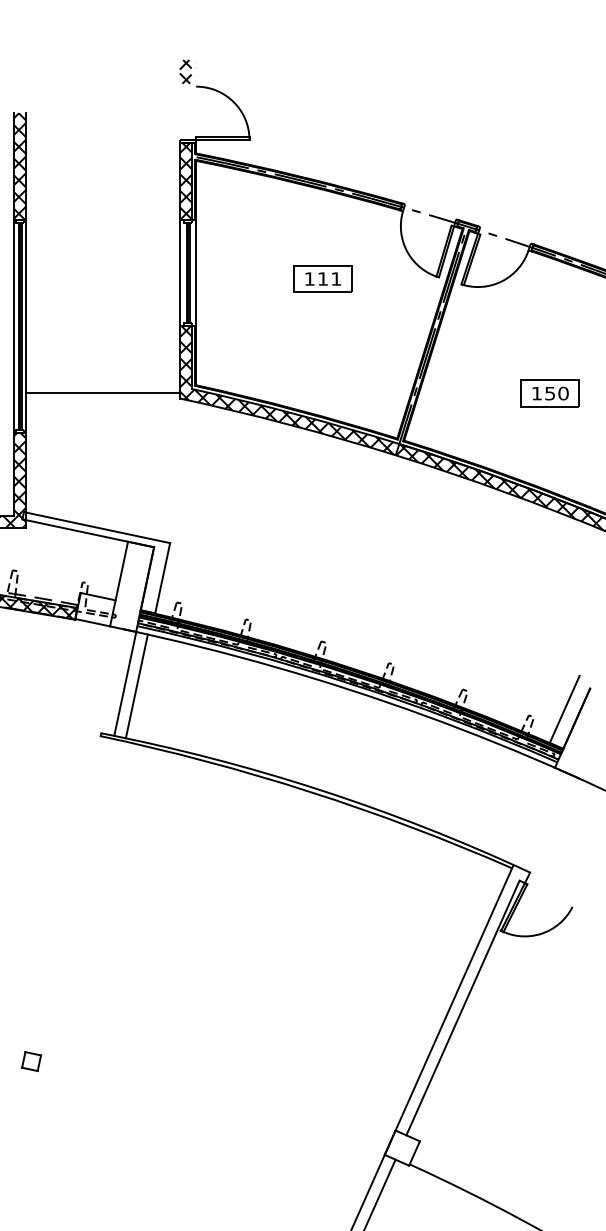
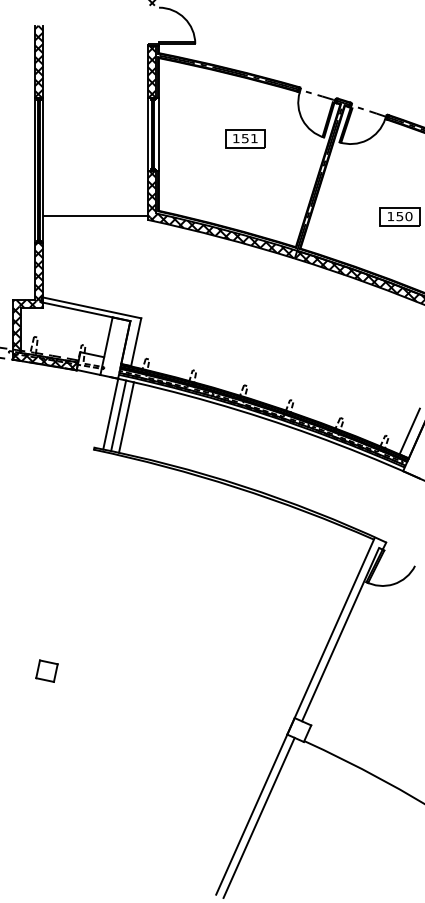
text: (323, 278) -> (245, 138), 111 -> 151
line: (148, 688) -> (126, 417), added
part: (30, 1060) -> (46, 670), size x1.67

